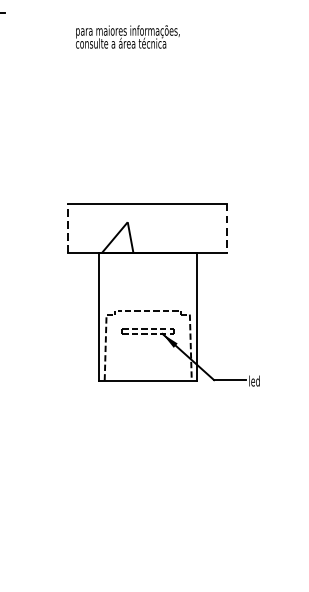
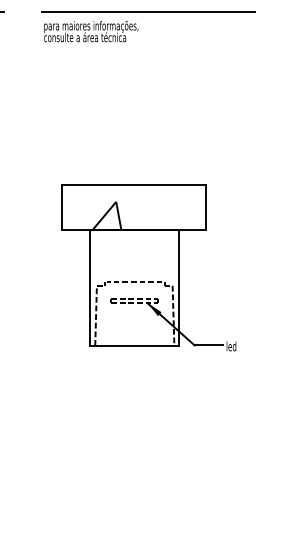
line: (163, 13) -> (148, 12), added
text: (128, 36) -> (91, 31), moved
line: (68, 228) -> (62, 207), dashed -> solid
line: (227, 229) -> (206, 208), dashed -> solid

